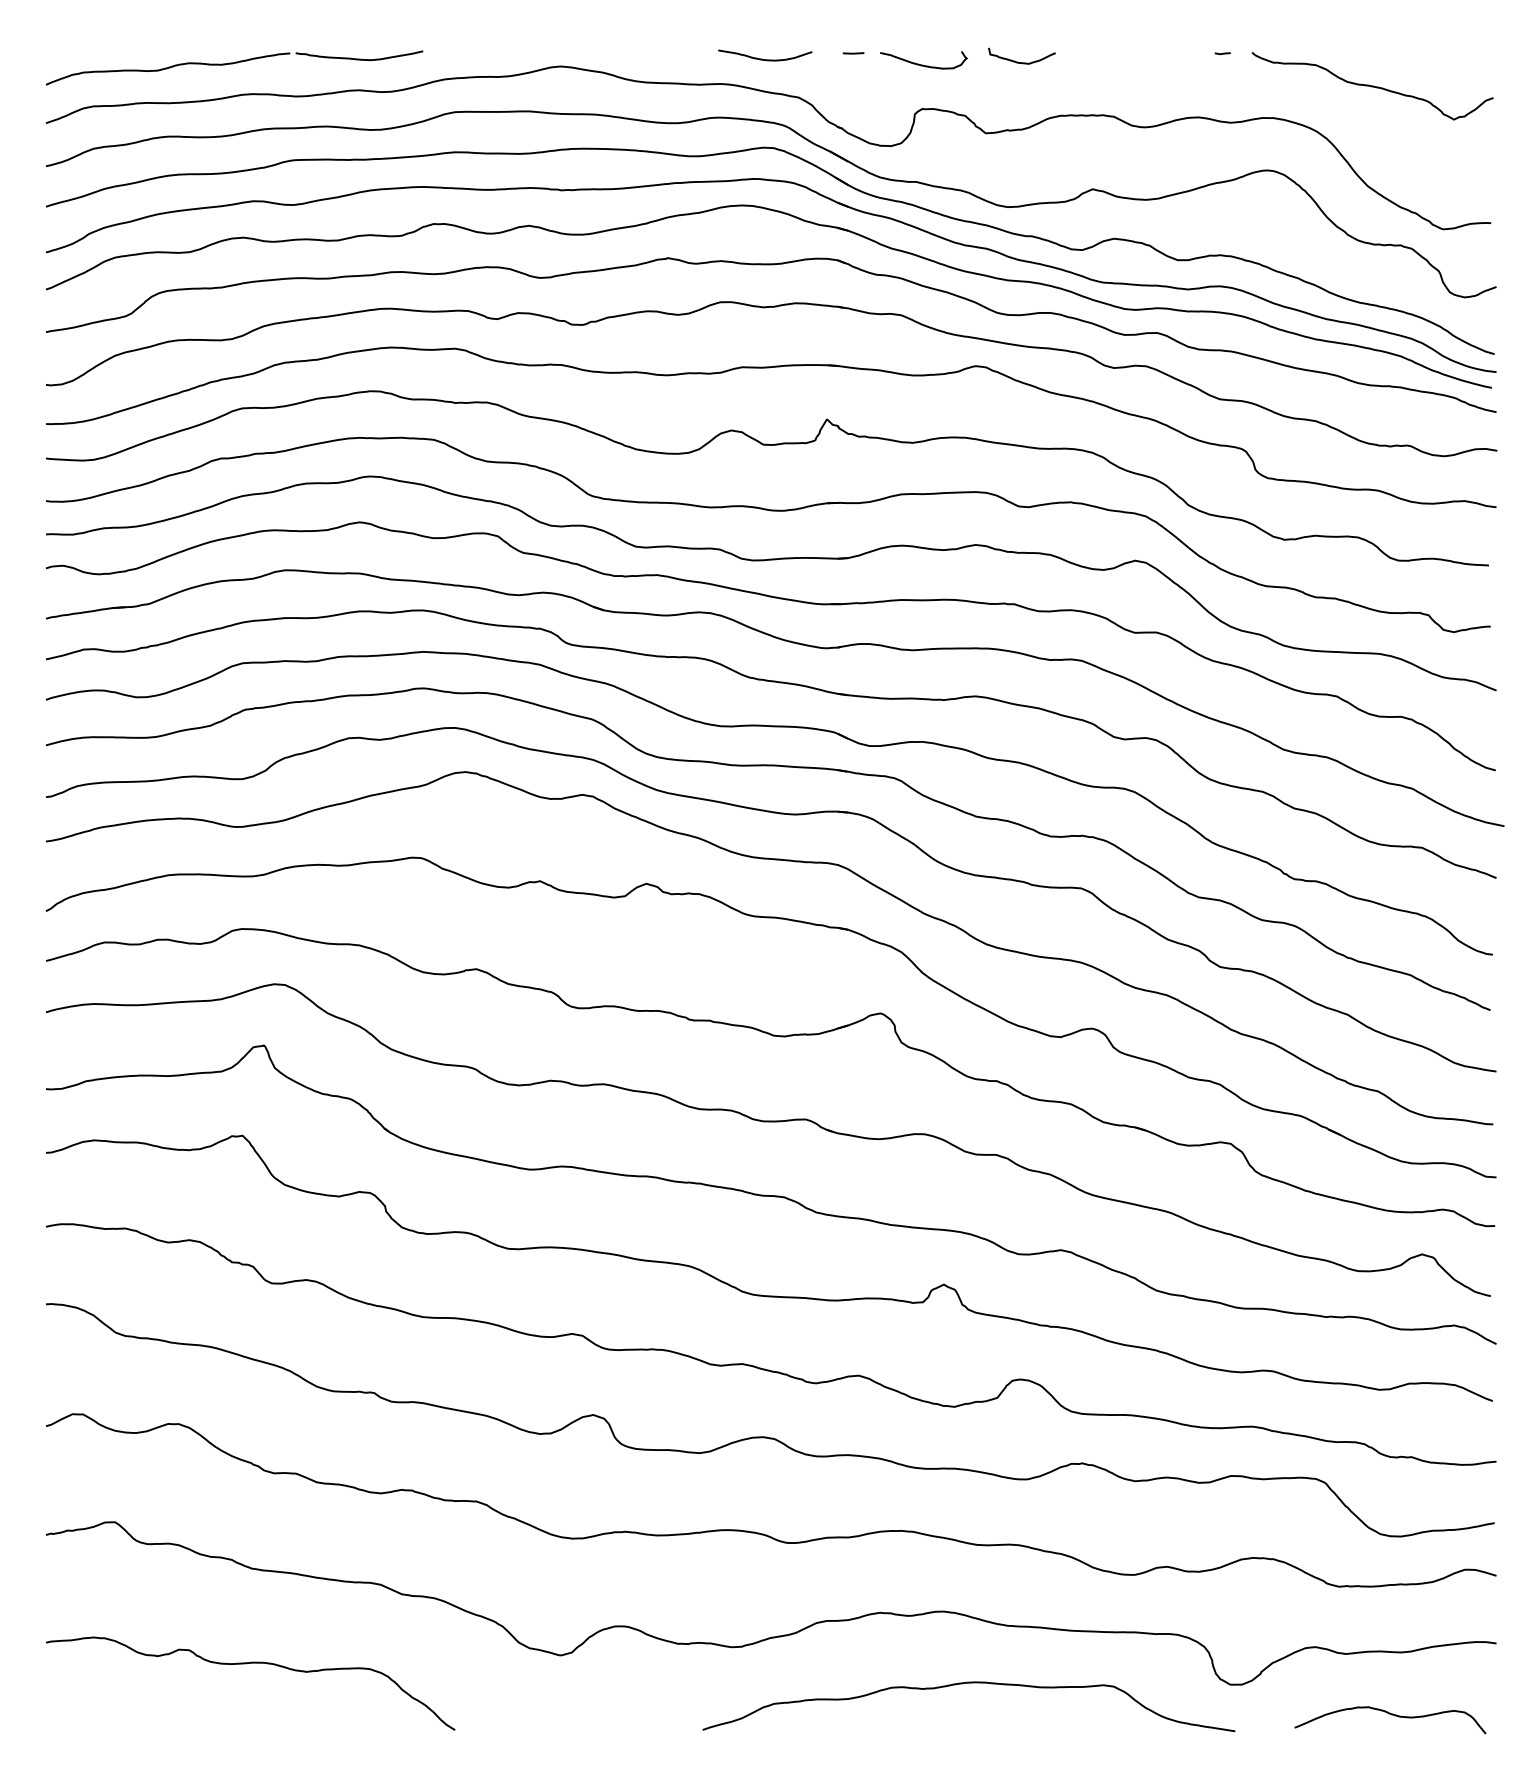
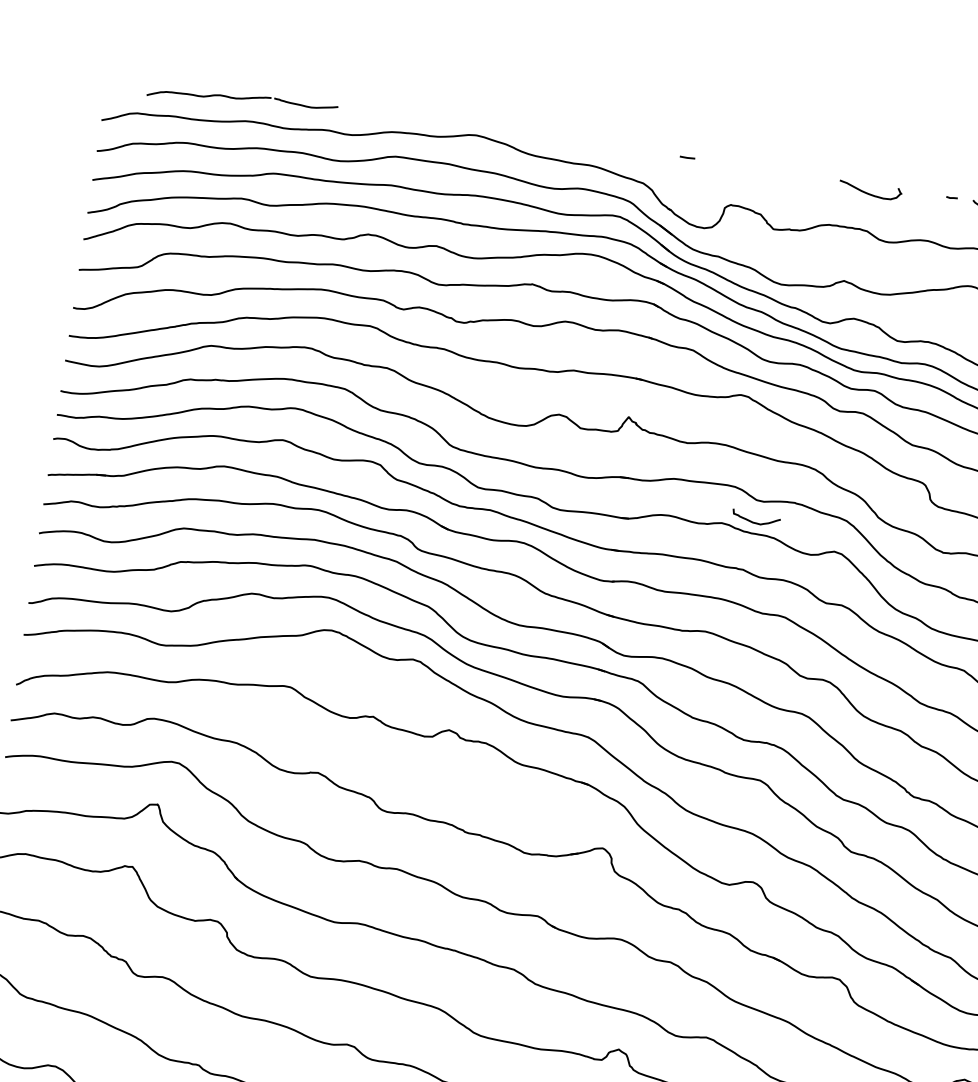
curve: (765, 59) -> (623, 152), removed
curve: (1018, 61) -> (753, 521), moved
curve: (923, 64) -> (869, 193), moved
part: (234, 67) -> (242, 100), size x0.7

